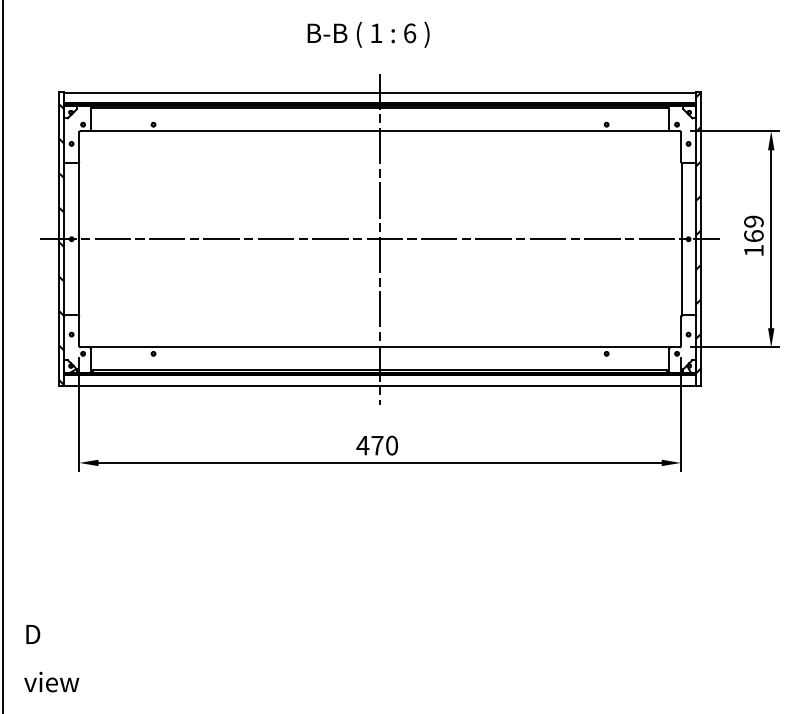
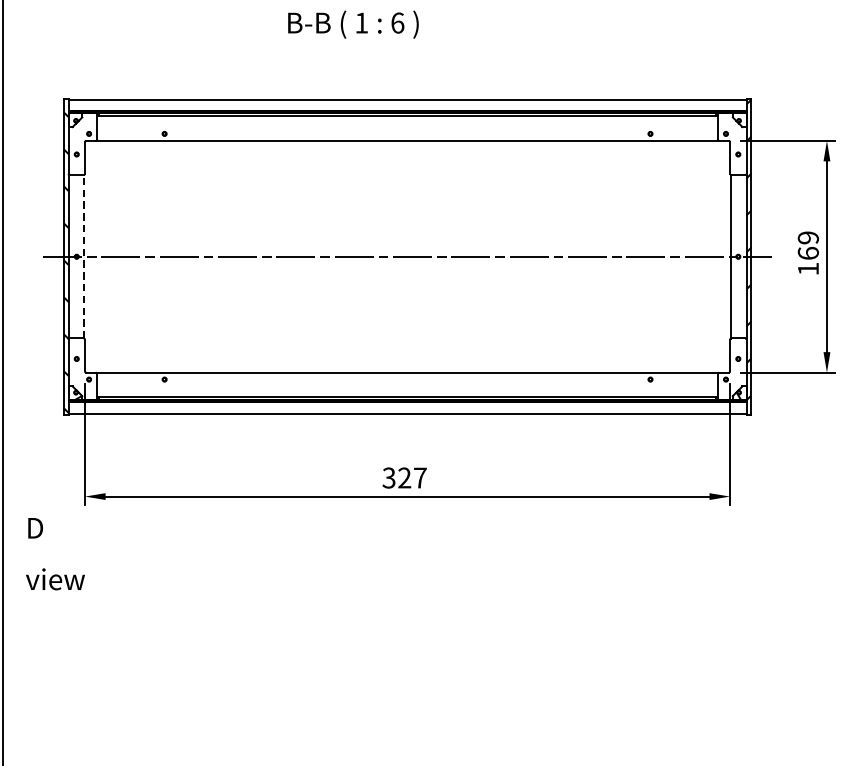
text: (368, 34) -> (353, 24), moved
line: (78, 238) -> (84, 255), solid -> dashed
line: (380, 239) -> (407, 257), removed
text: (377, 445) -> (404, 477), 470 -> 327
text: (51, 658) -> (55, 554), moved

